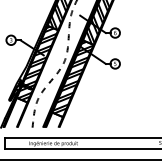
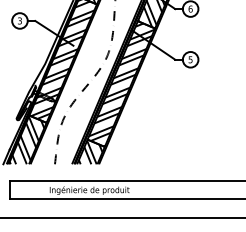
hatch: (15, 112) -> (27, 139), added
hatch: (54, 120) -> (91, 152), added

